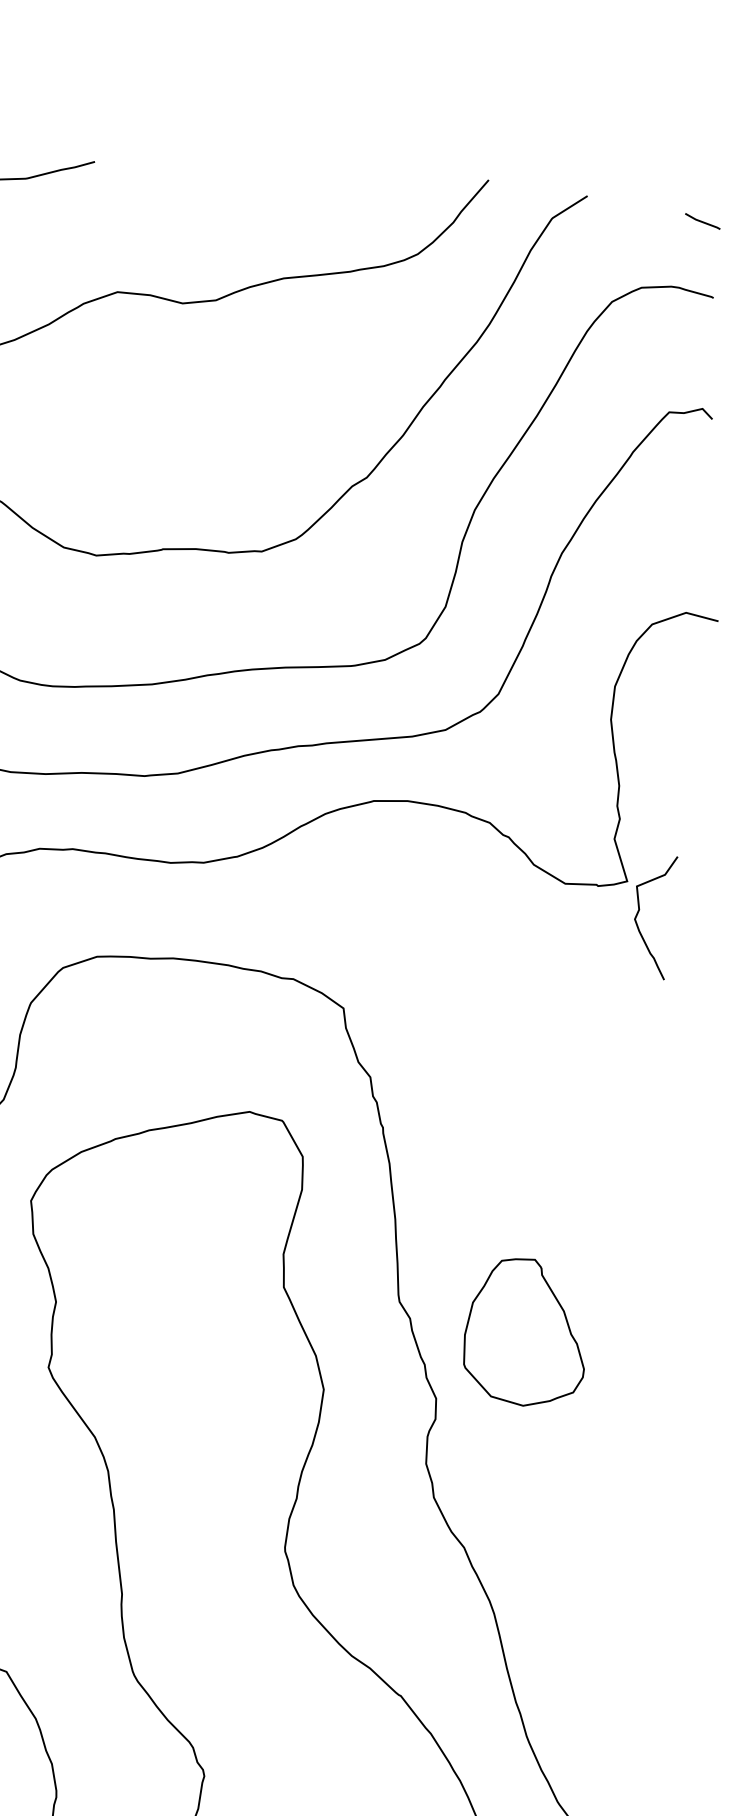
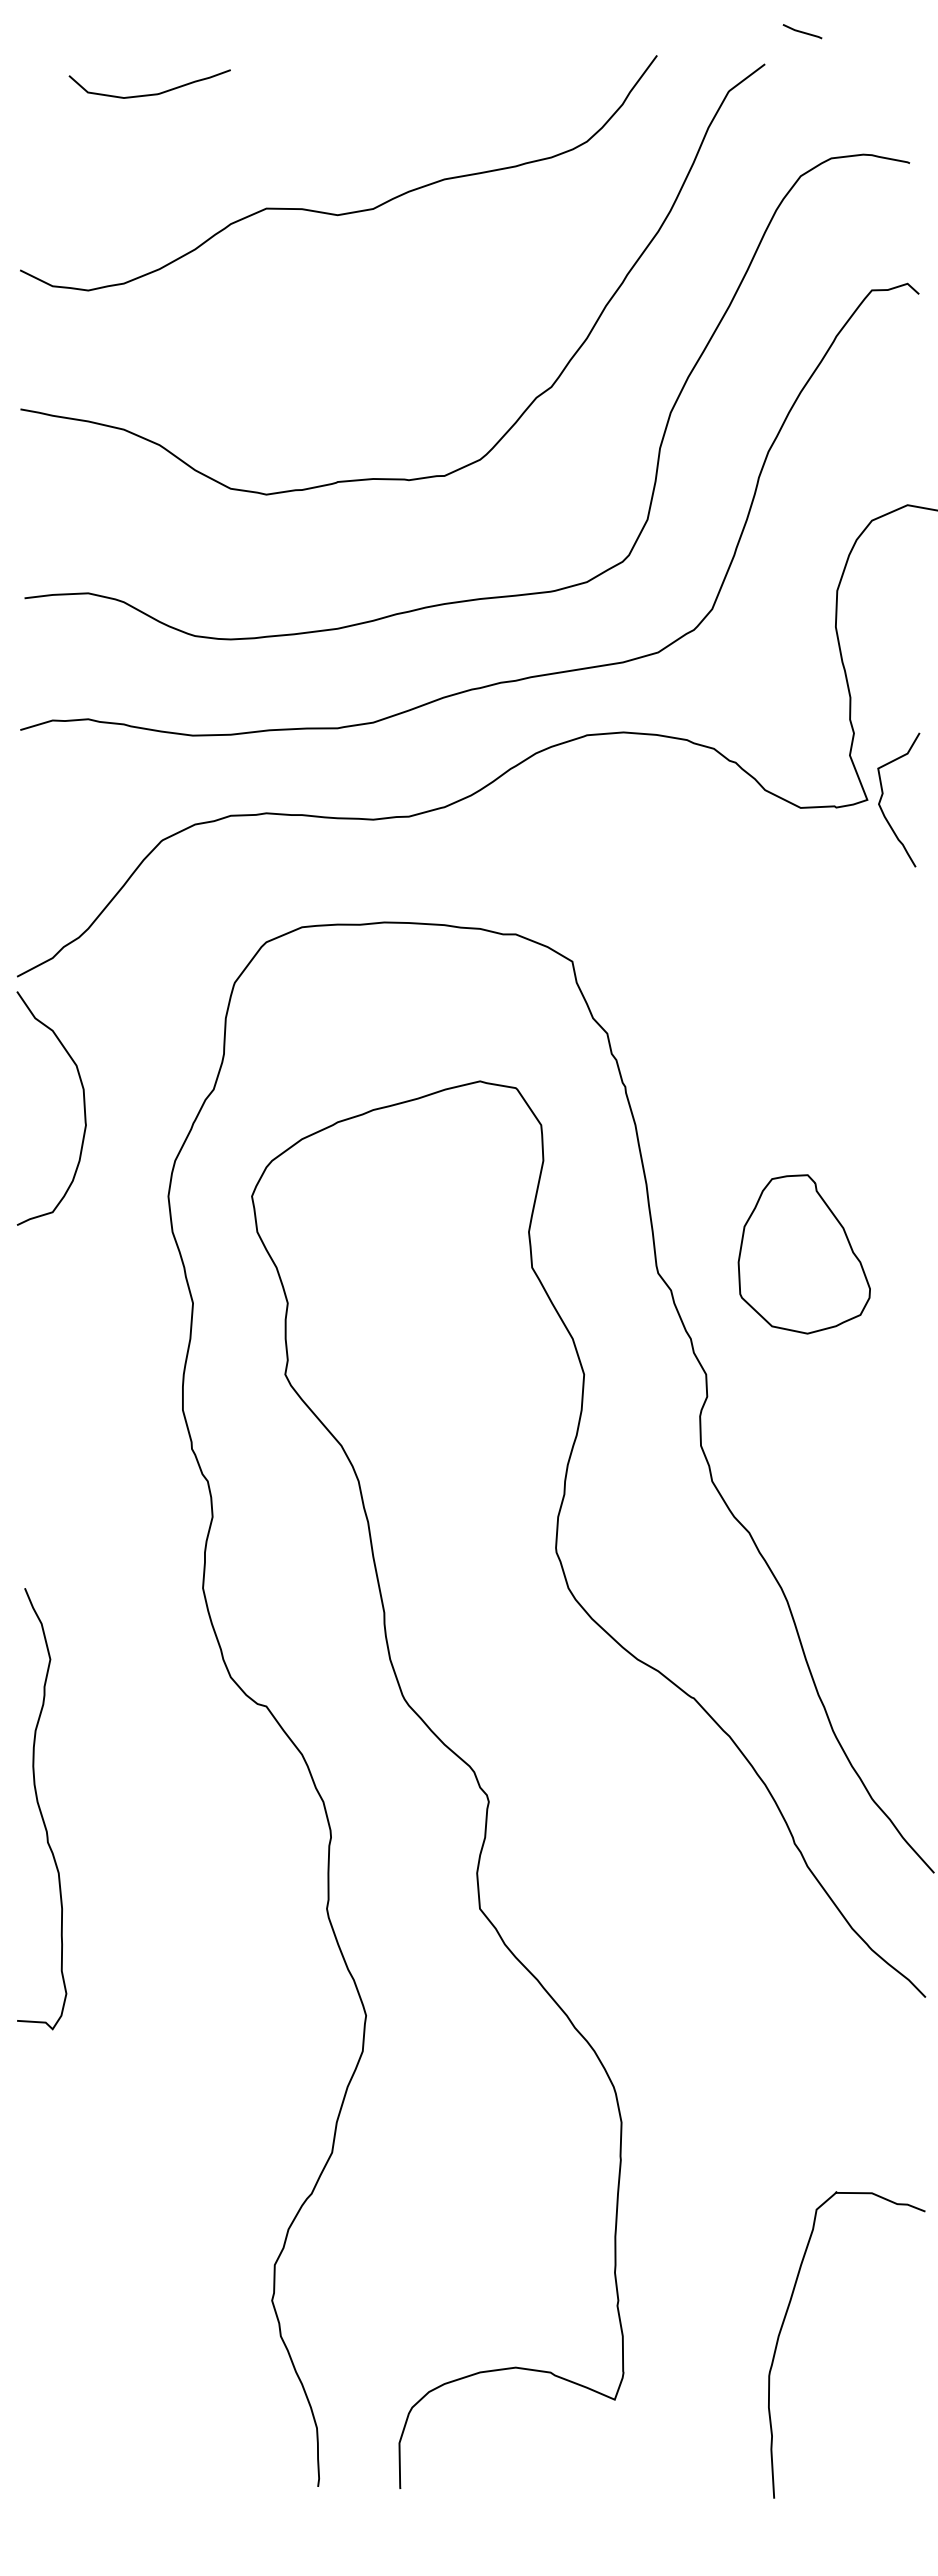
line: (702, 221) -> (802, 31), moved
curve: (639, 910) -> (883, 794), moved
part: (525, 1332) -> (803, 1254), moved

